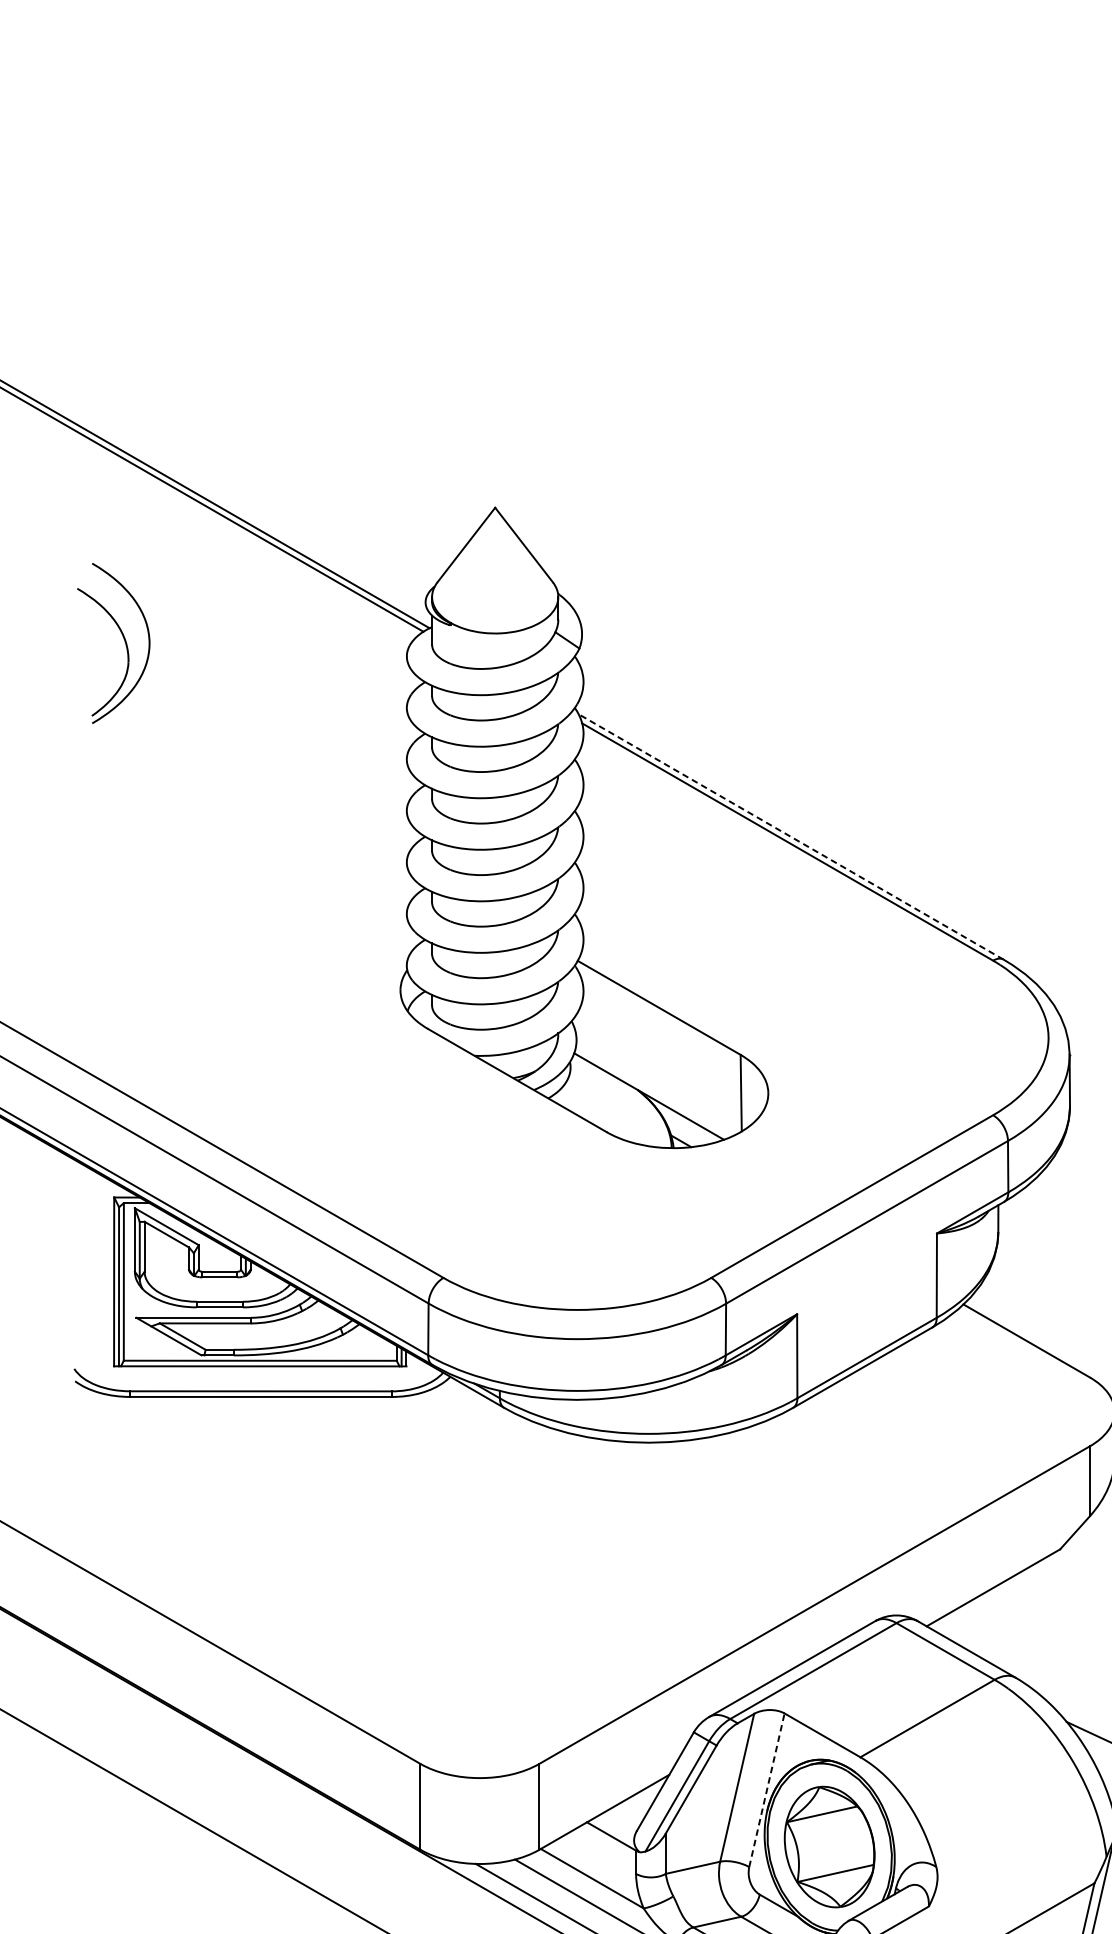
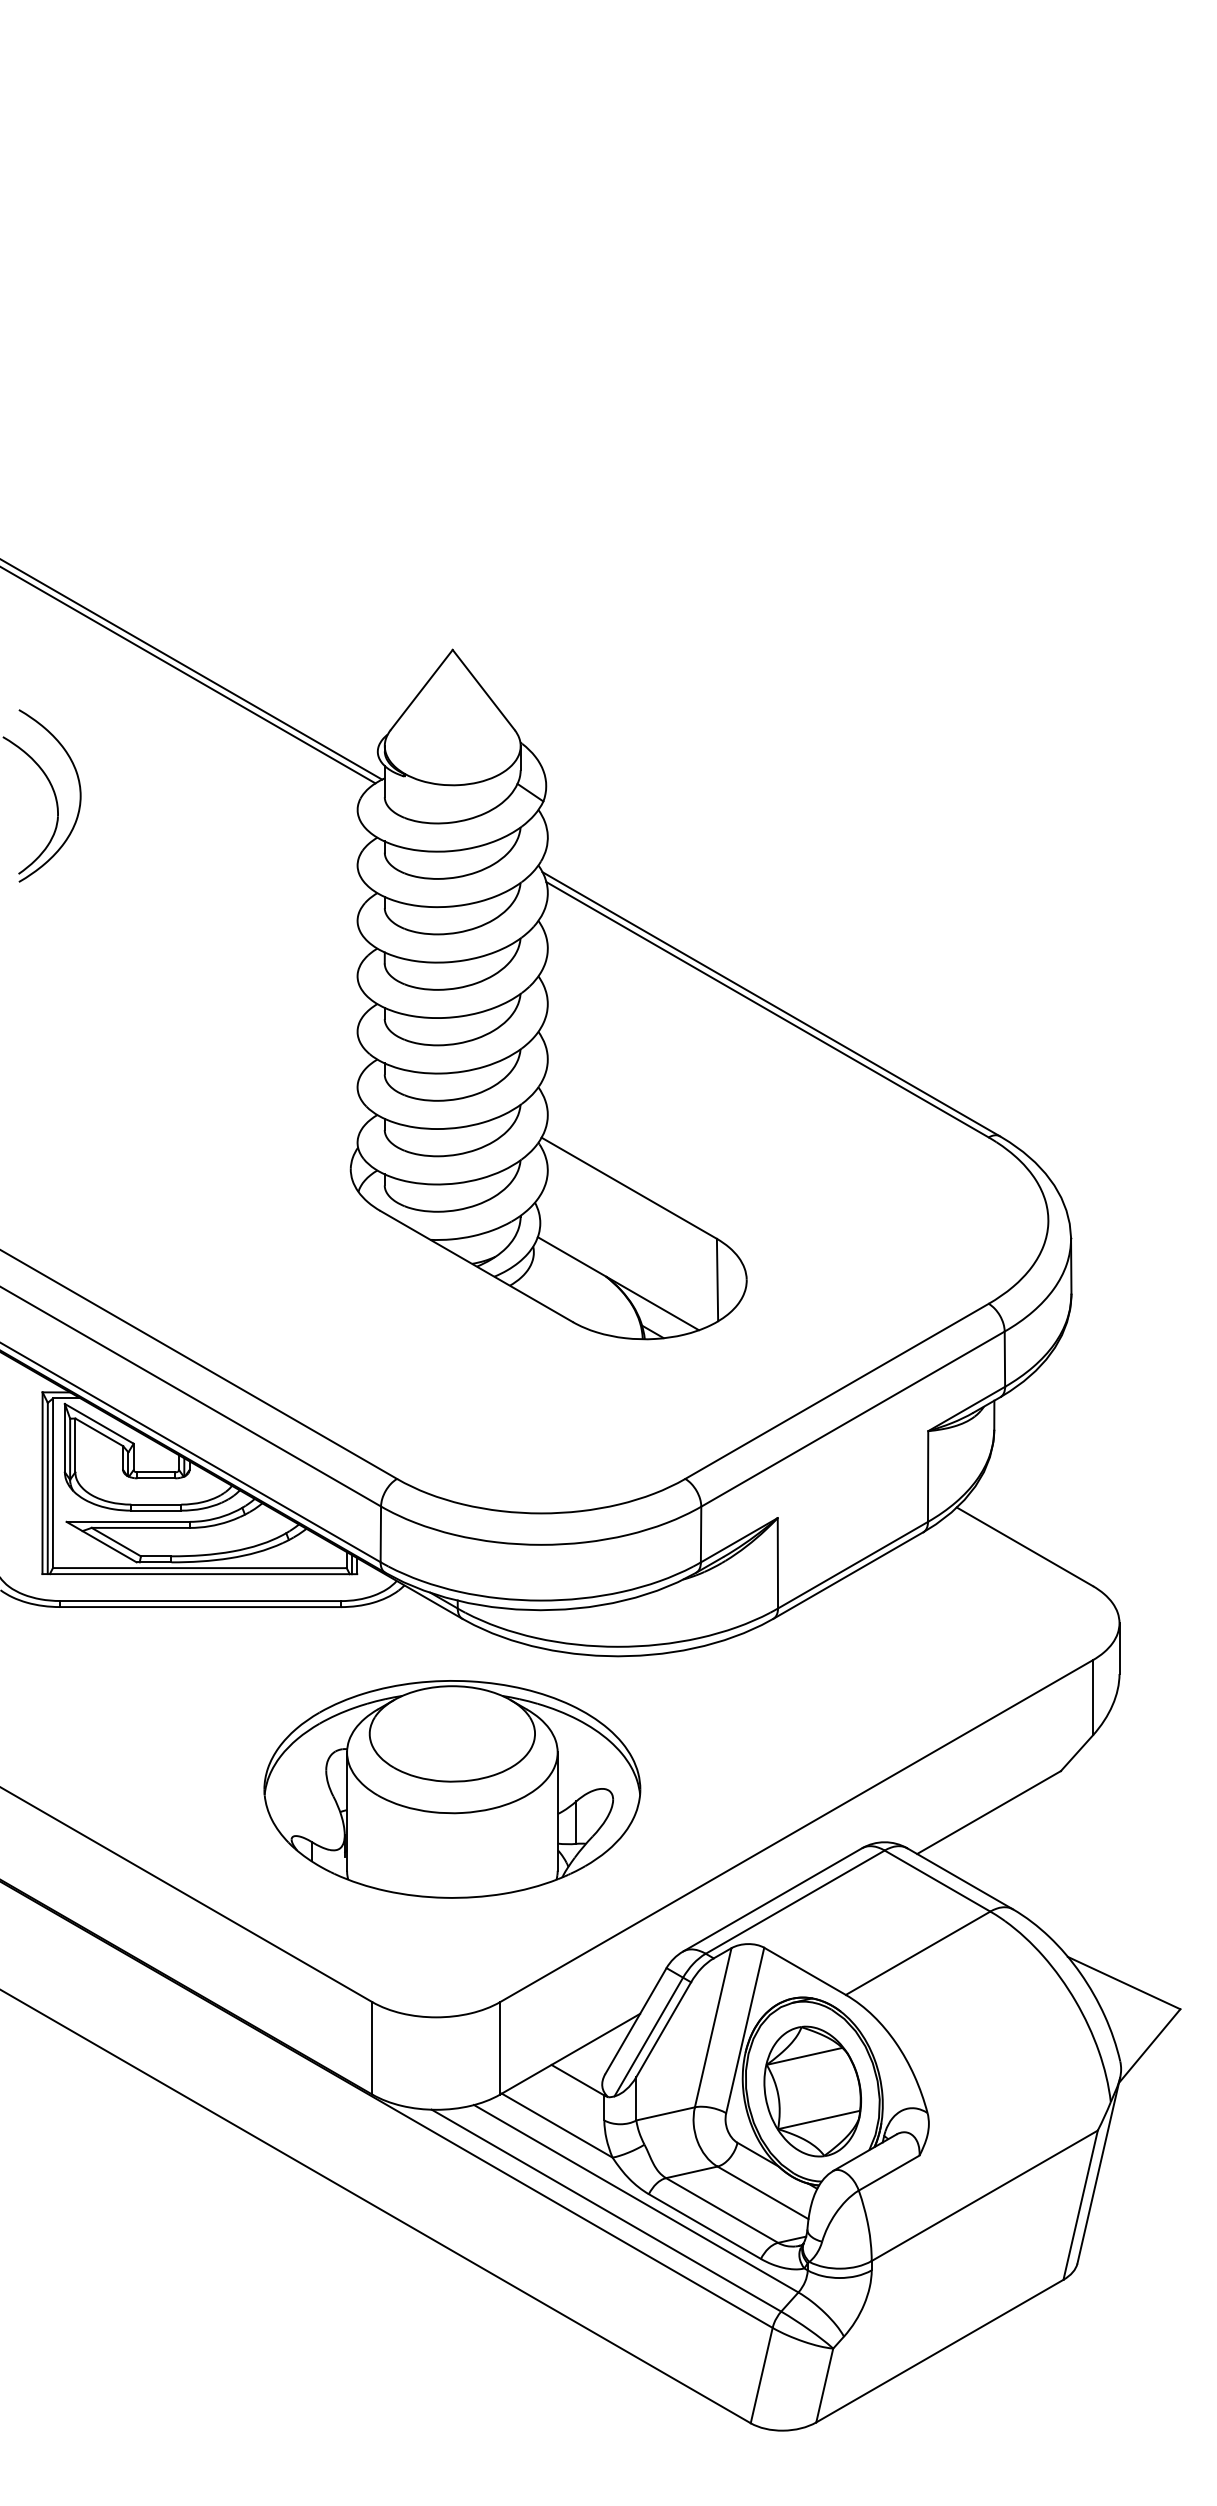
line: (790, 837) -> (770, 1004), dashed -> solid
part: (494, 1566) -> (452, 1789), added
line: (767, 1790) -> (745, 2030), dashed -> solid

